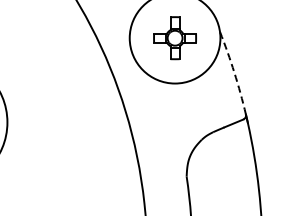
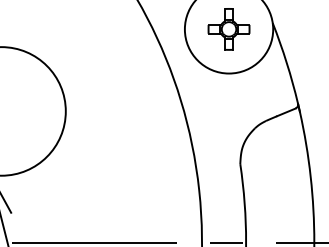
arc: (234, 72) -> (286, 62), dashed -> solid

